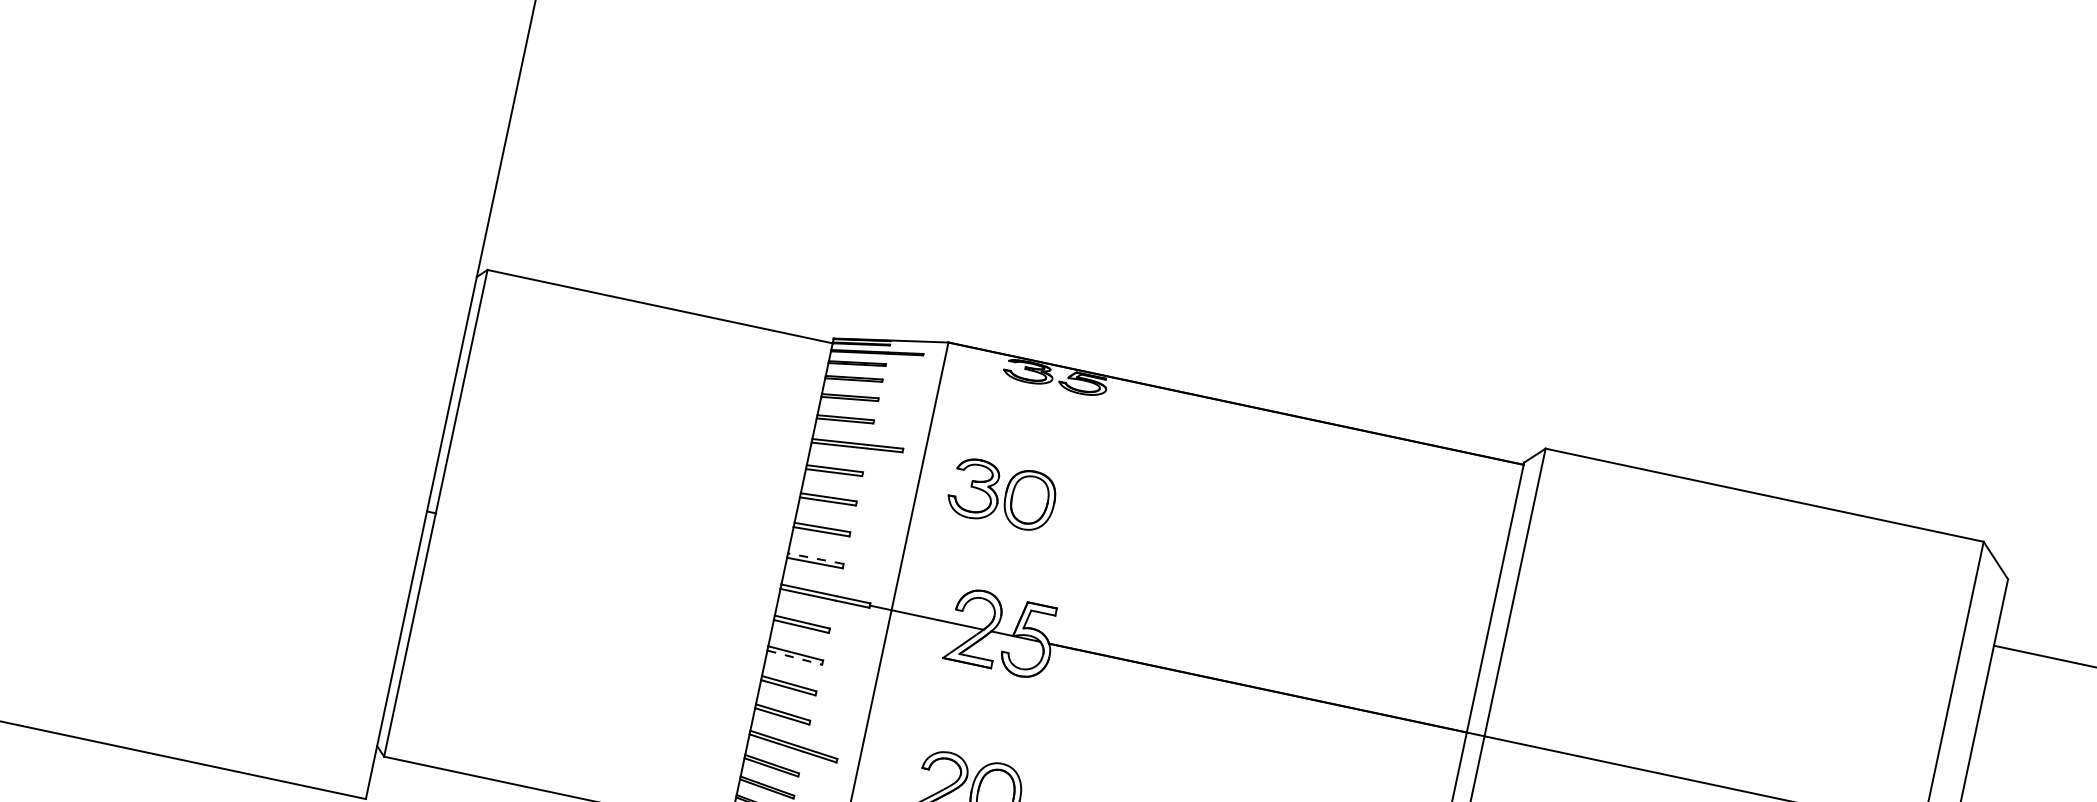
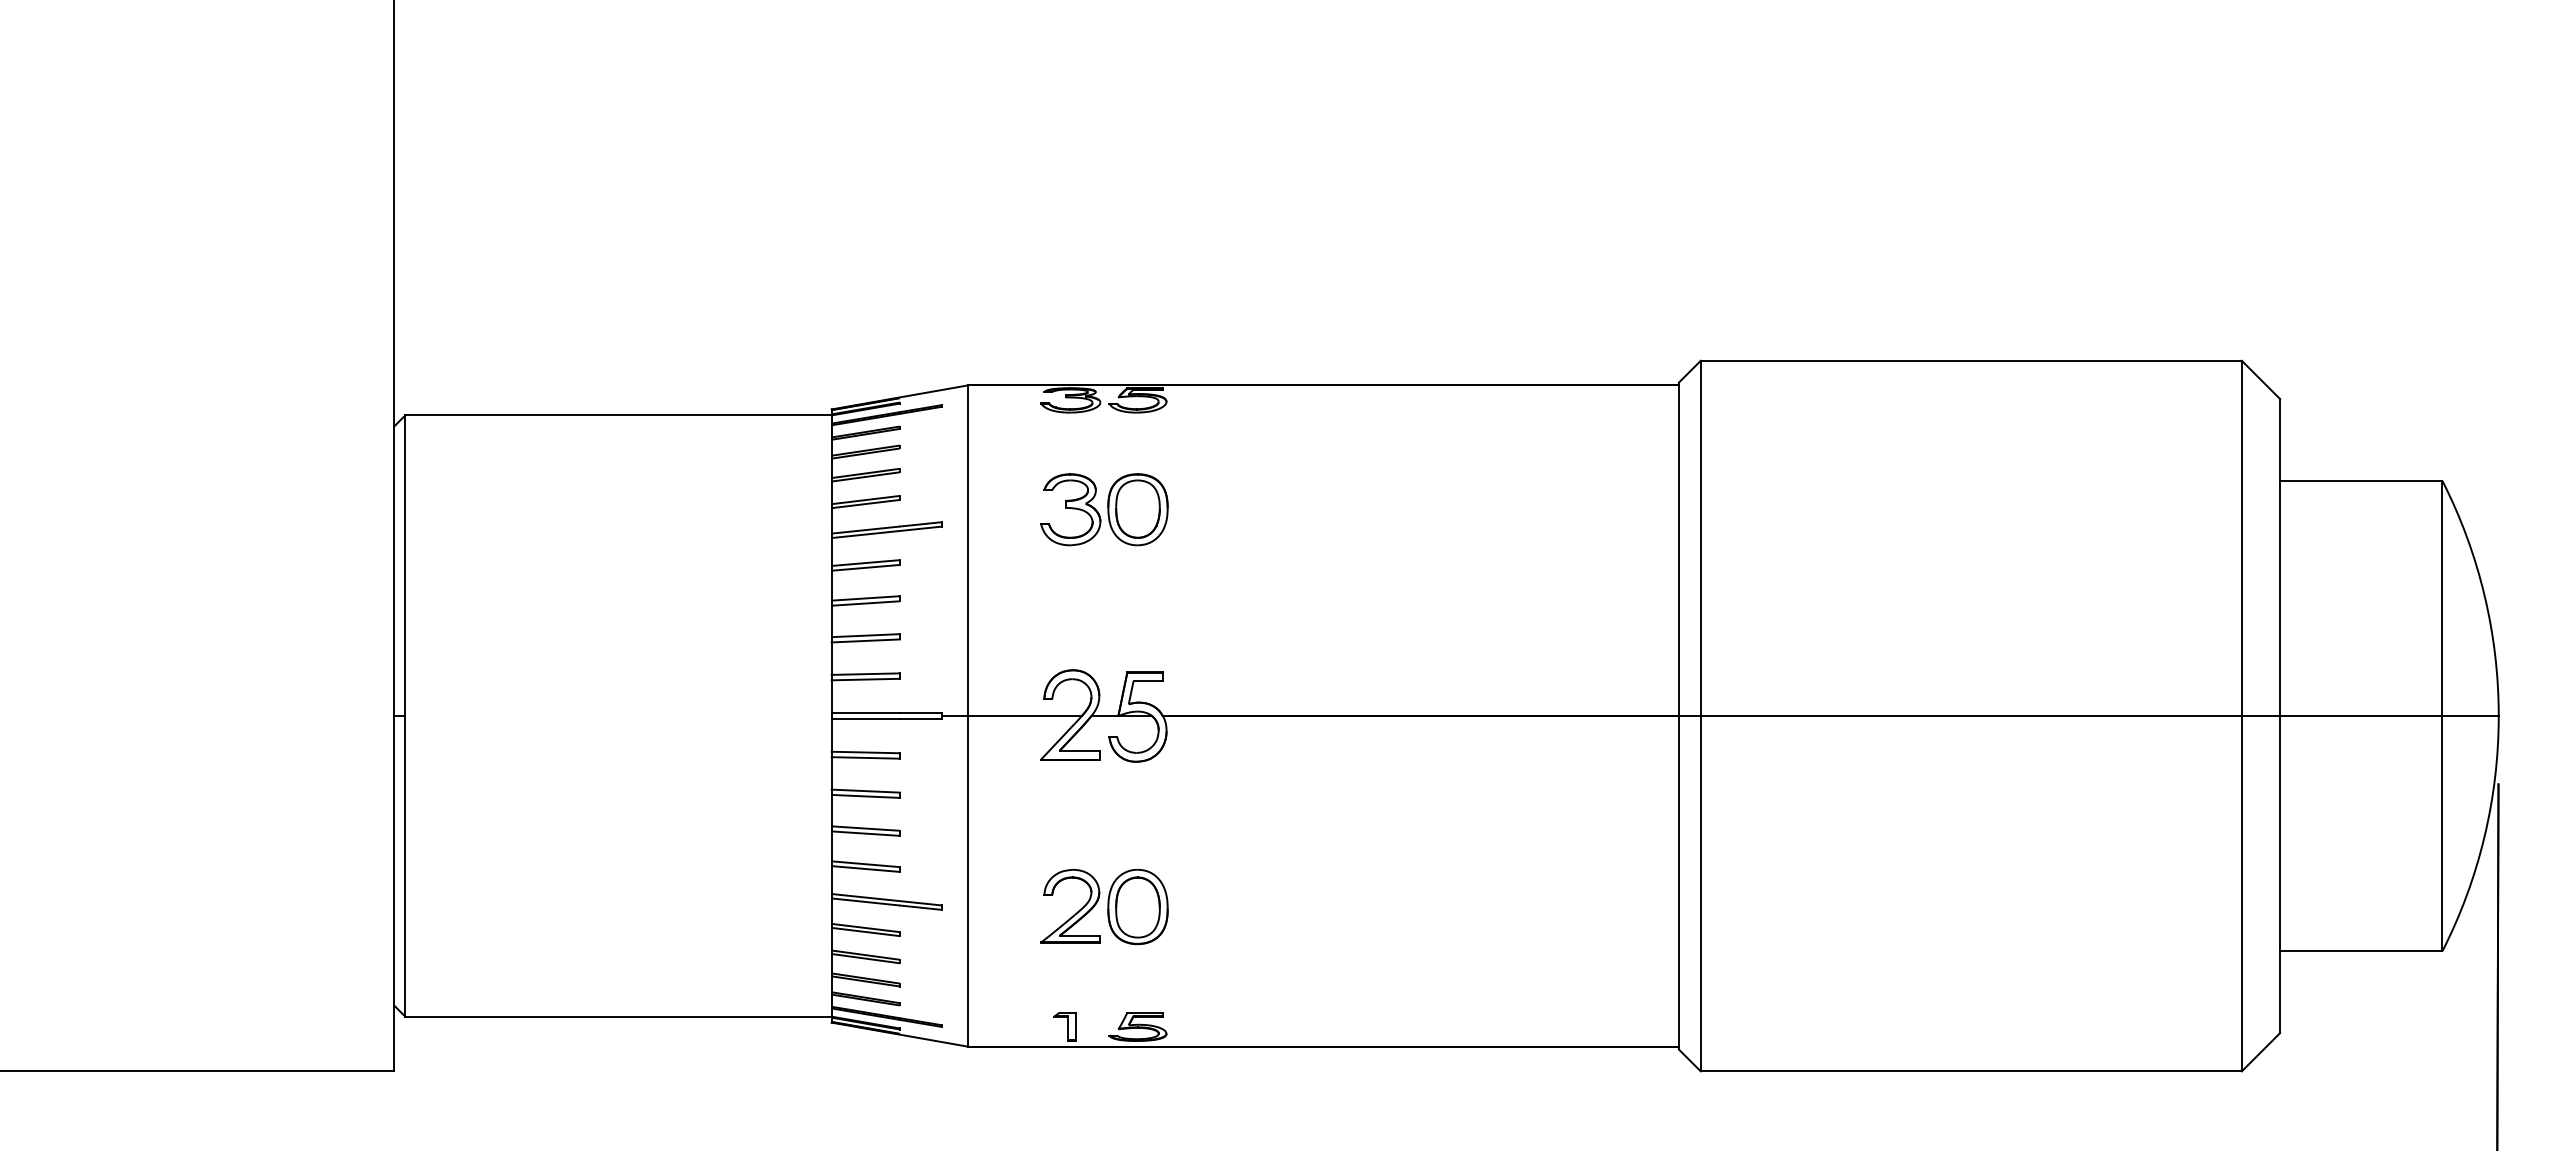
part: (1002, 494) -> (1104, 509), moved
line: (815, 558) -> (865, 674), dashed -> solid
line: (795, 657) -> (866, 796), dashed -> solid

